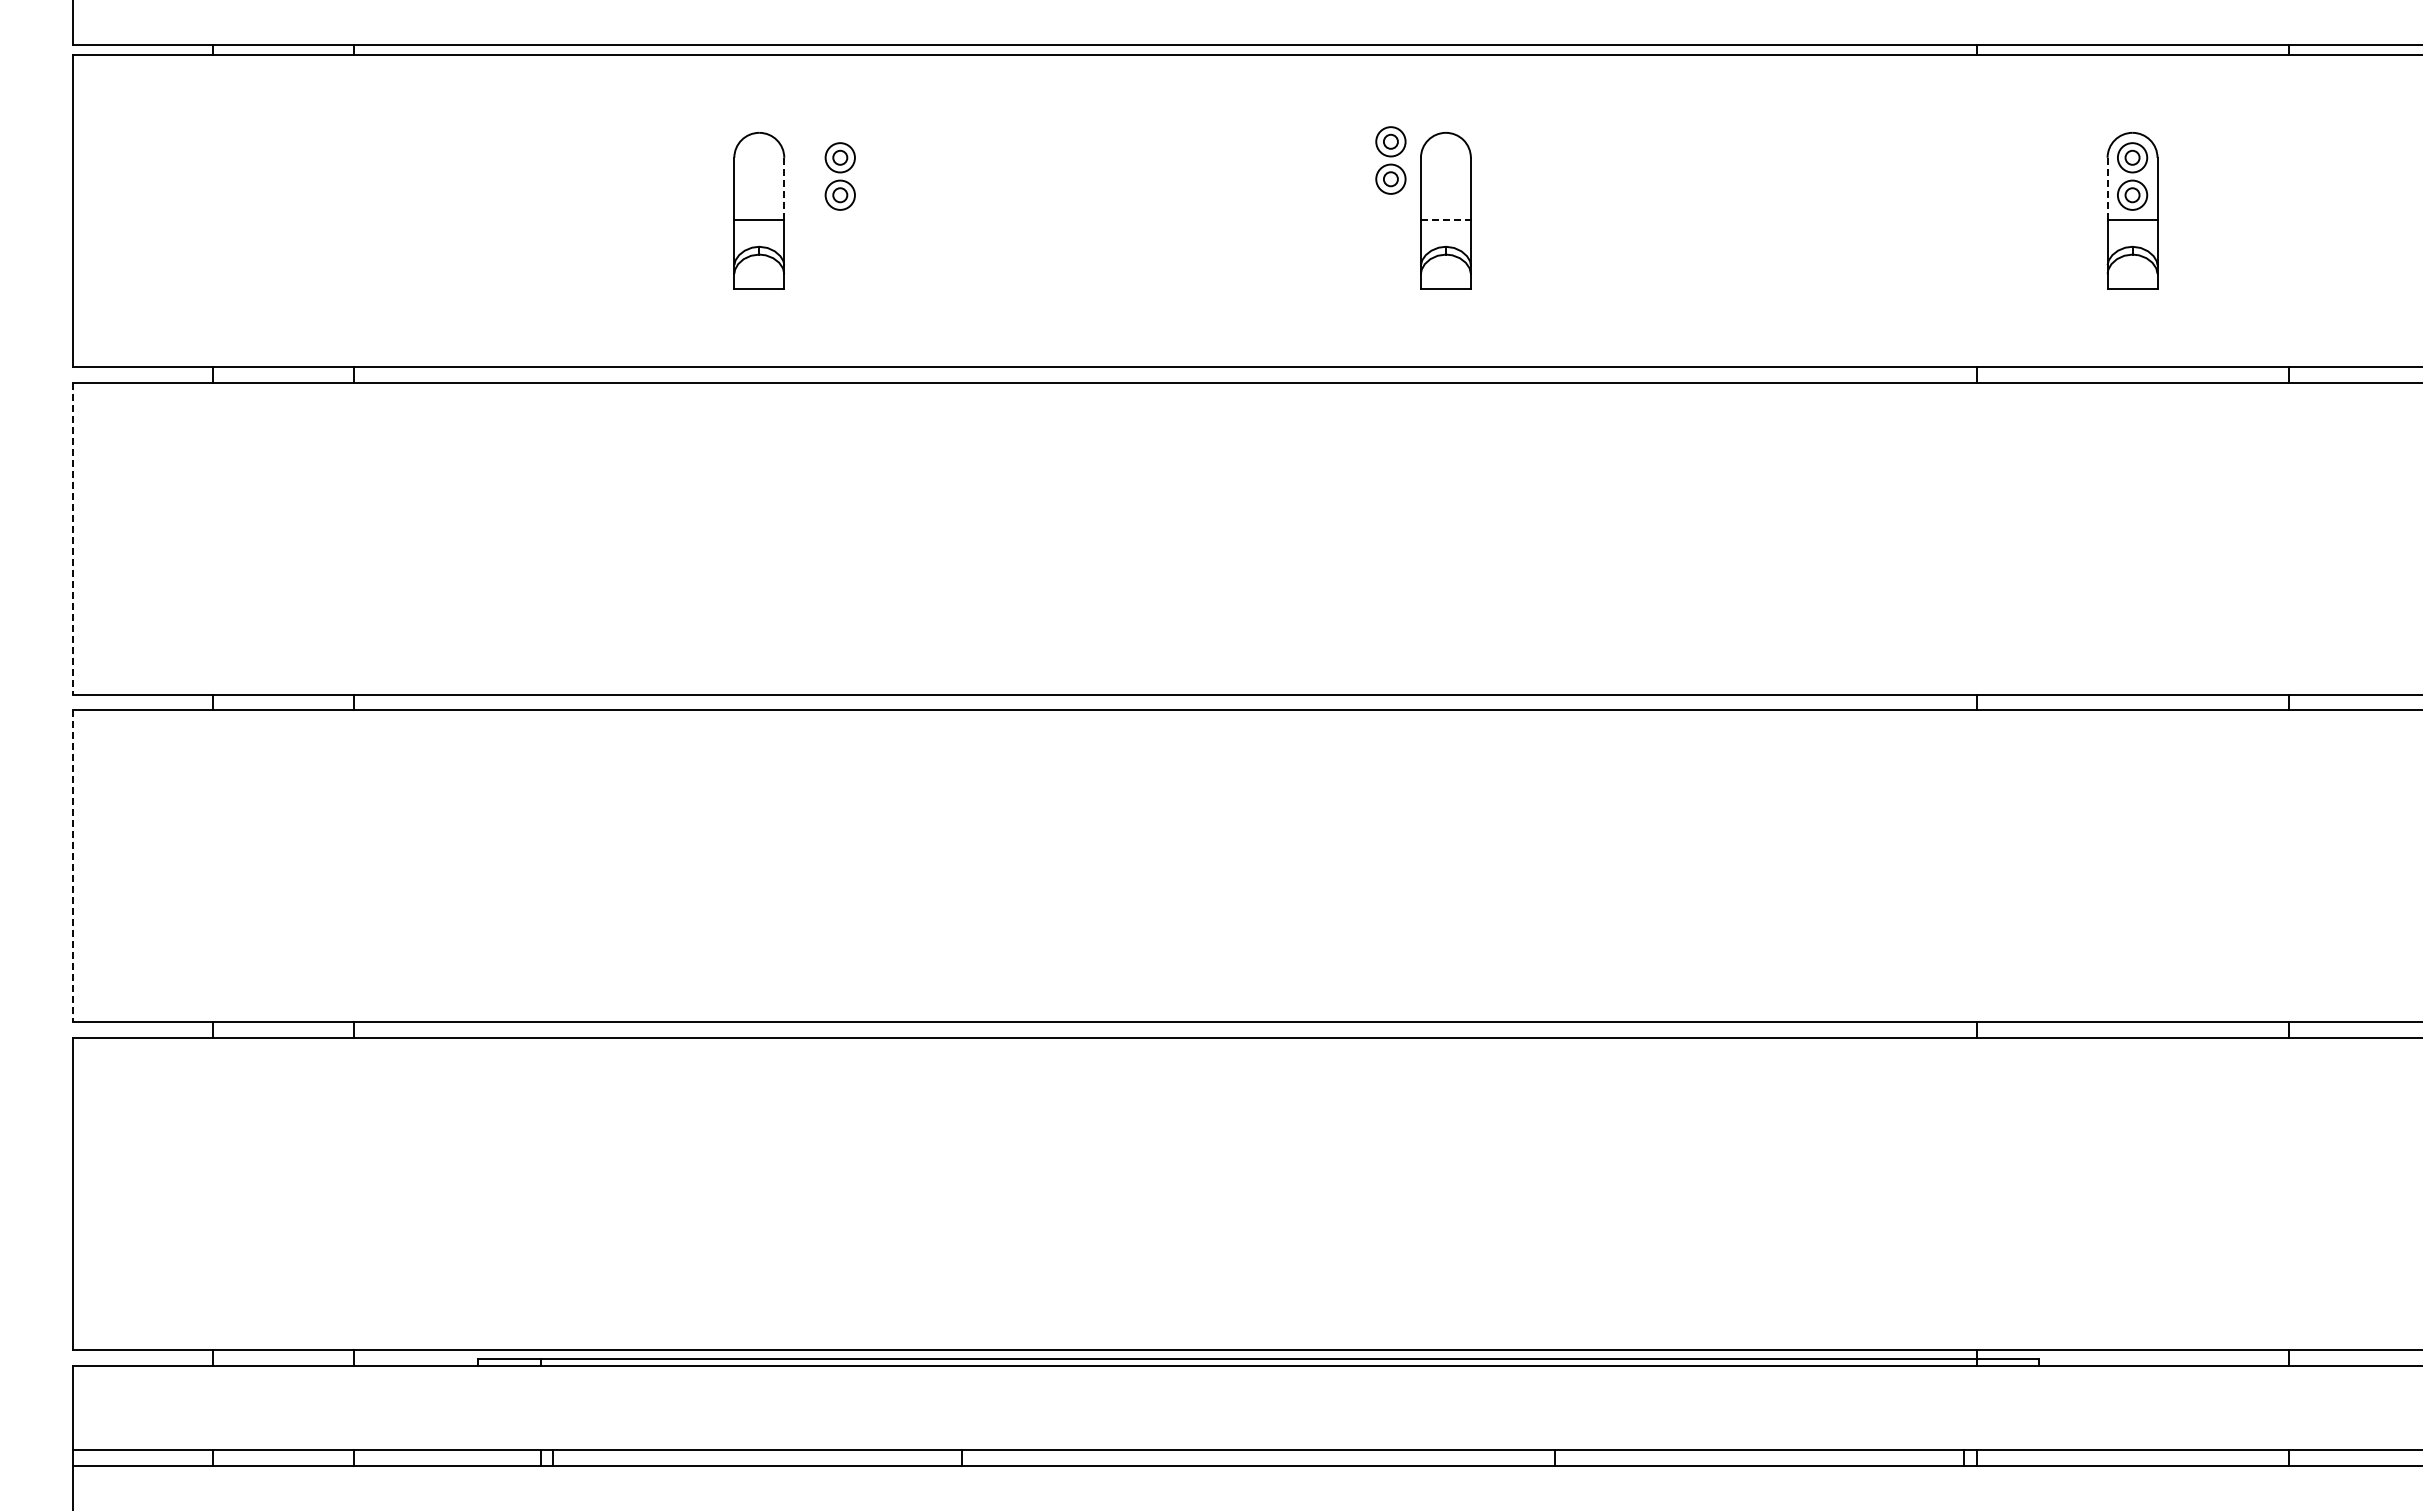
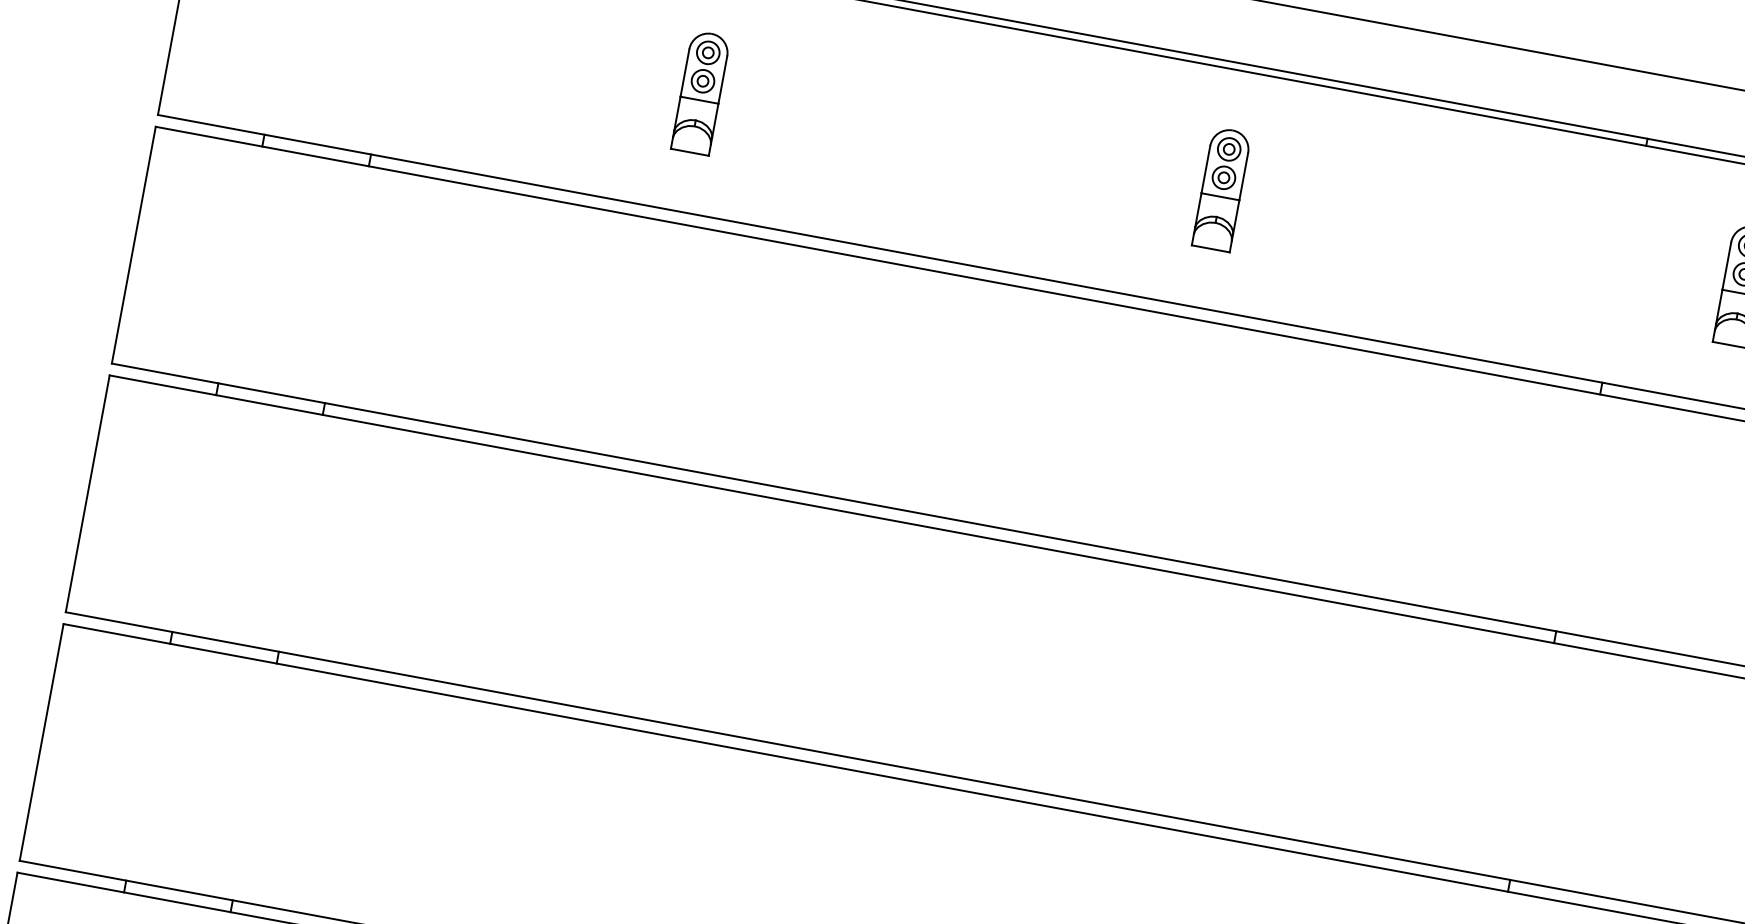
part: (1390, 160) -> (1226, 163), moved
part: (839, 176) -> (705, 66), moved
line: (784, 188) -> (723, 79), dashed -> solid
line: (2107, 188) -> (1726, 265), dashed -> solid
line: (1445, 220) -> (1220, 196), dashed -> solid
line: (72, 539) -> (133, 245), dashed -> solid
line: (72, 866) -> (87, 493), dashed -> solid

